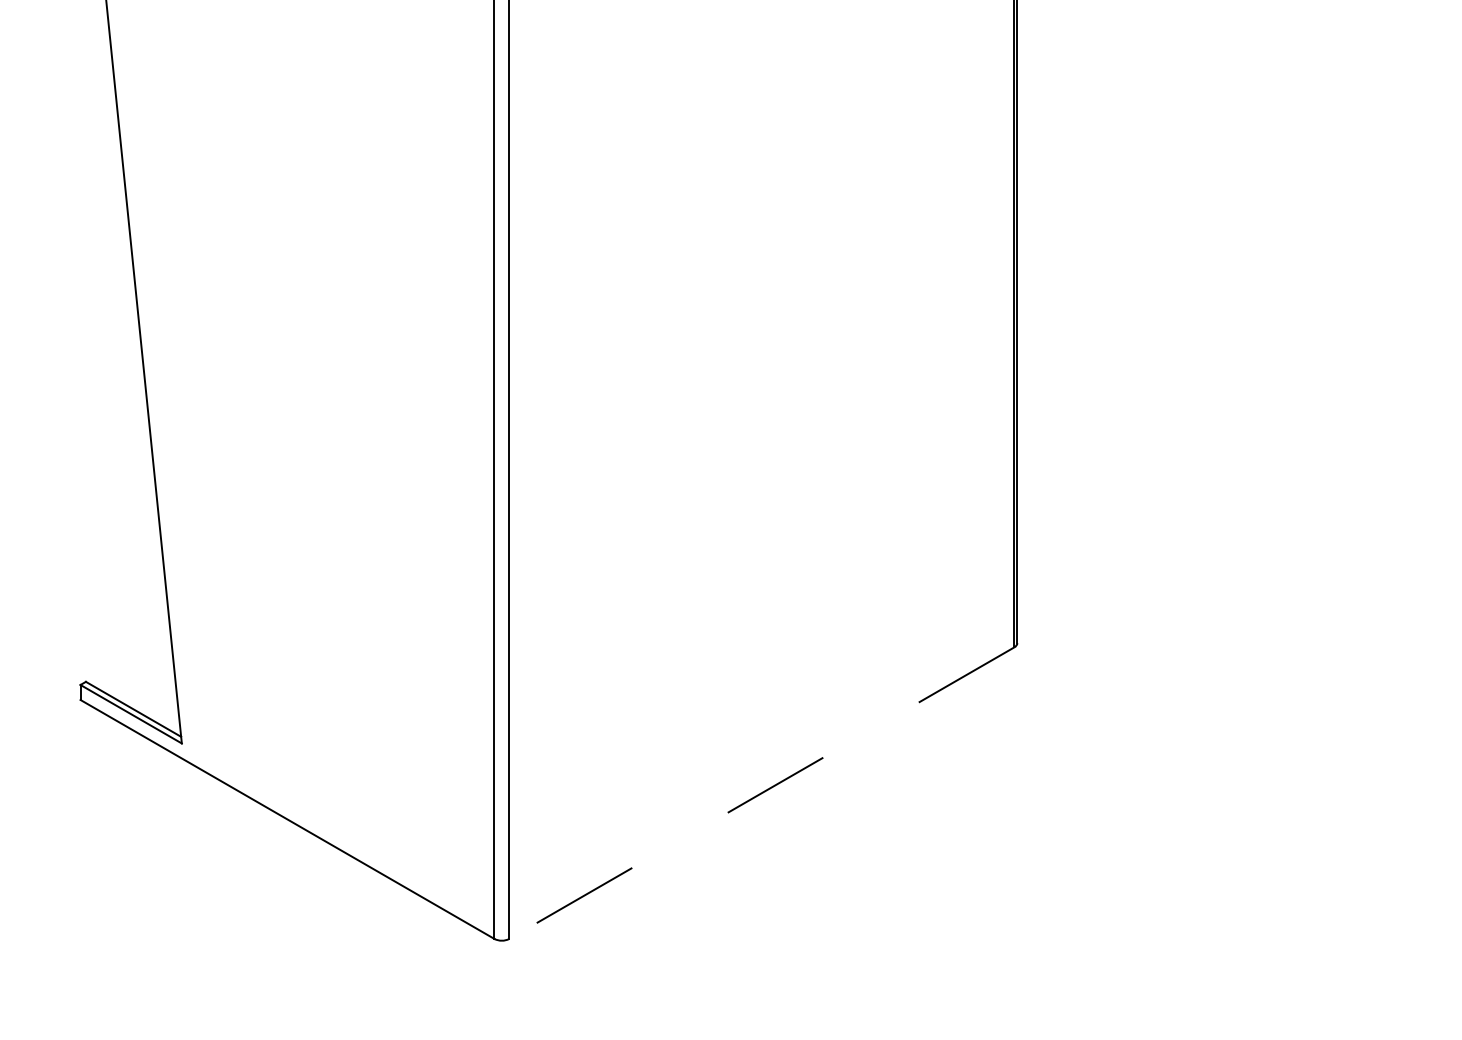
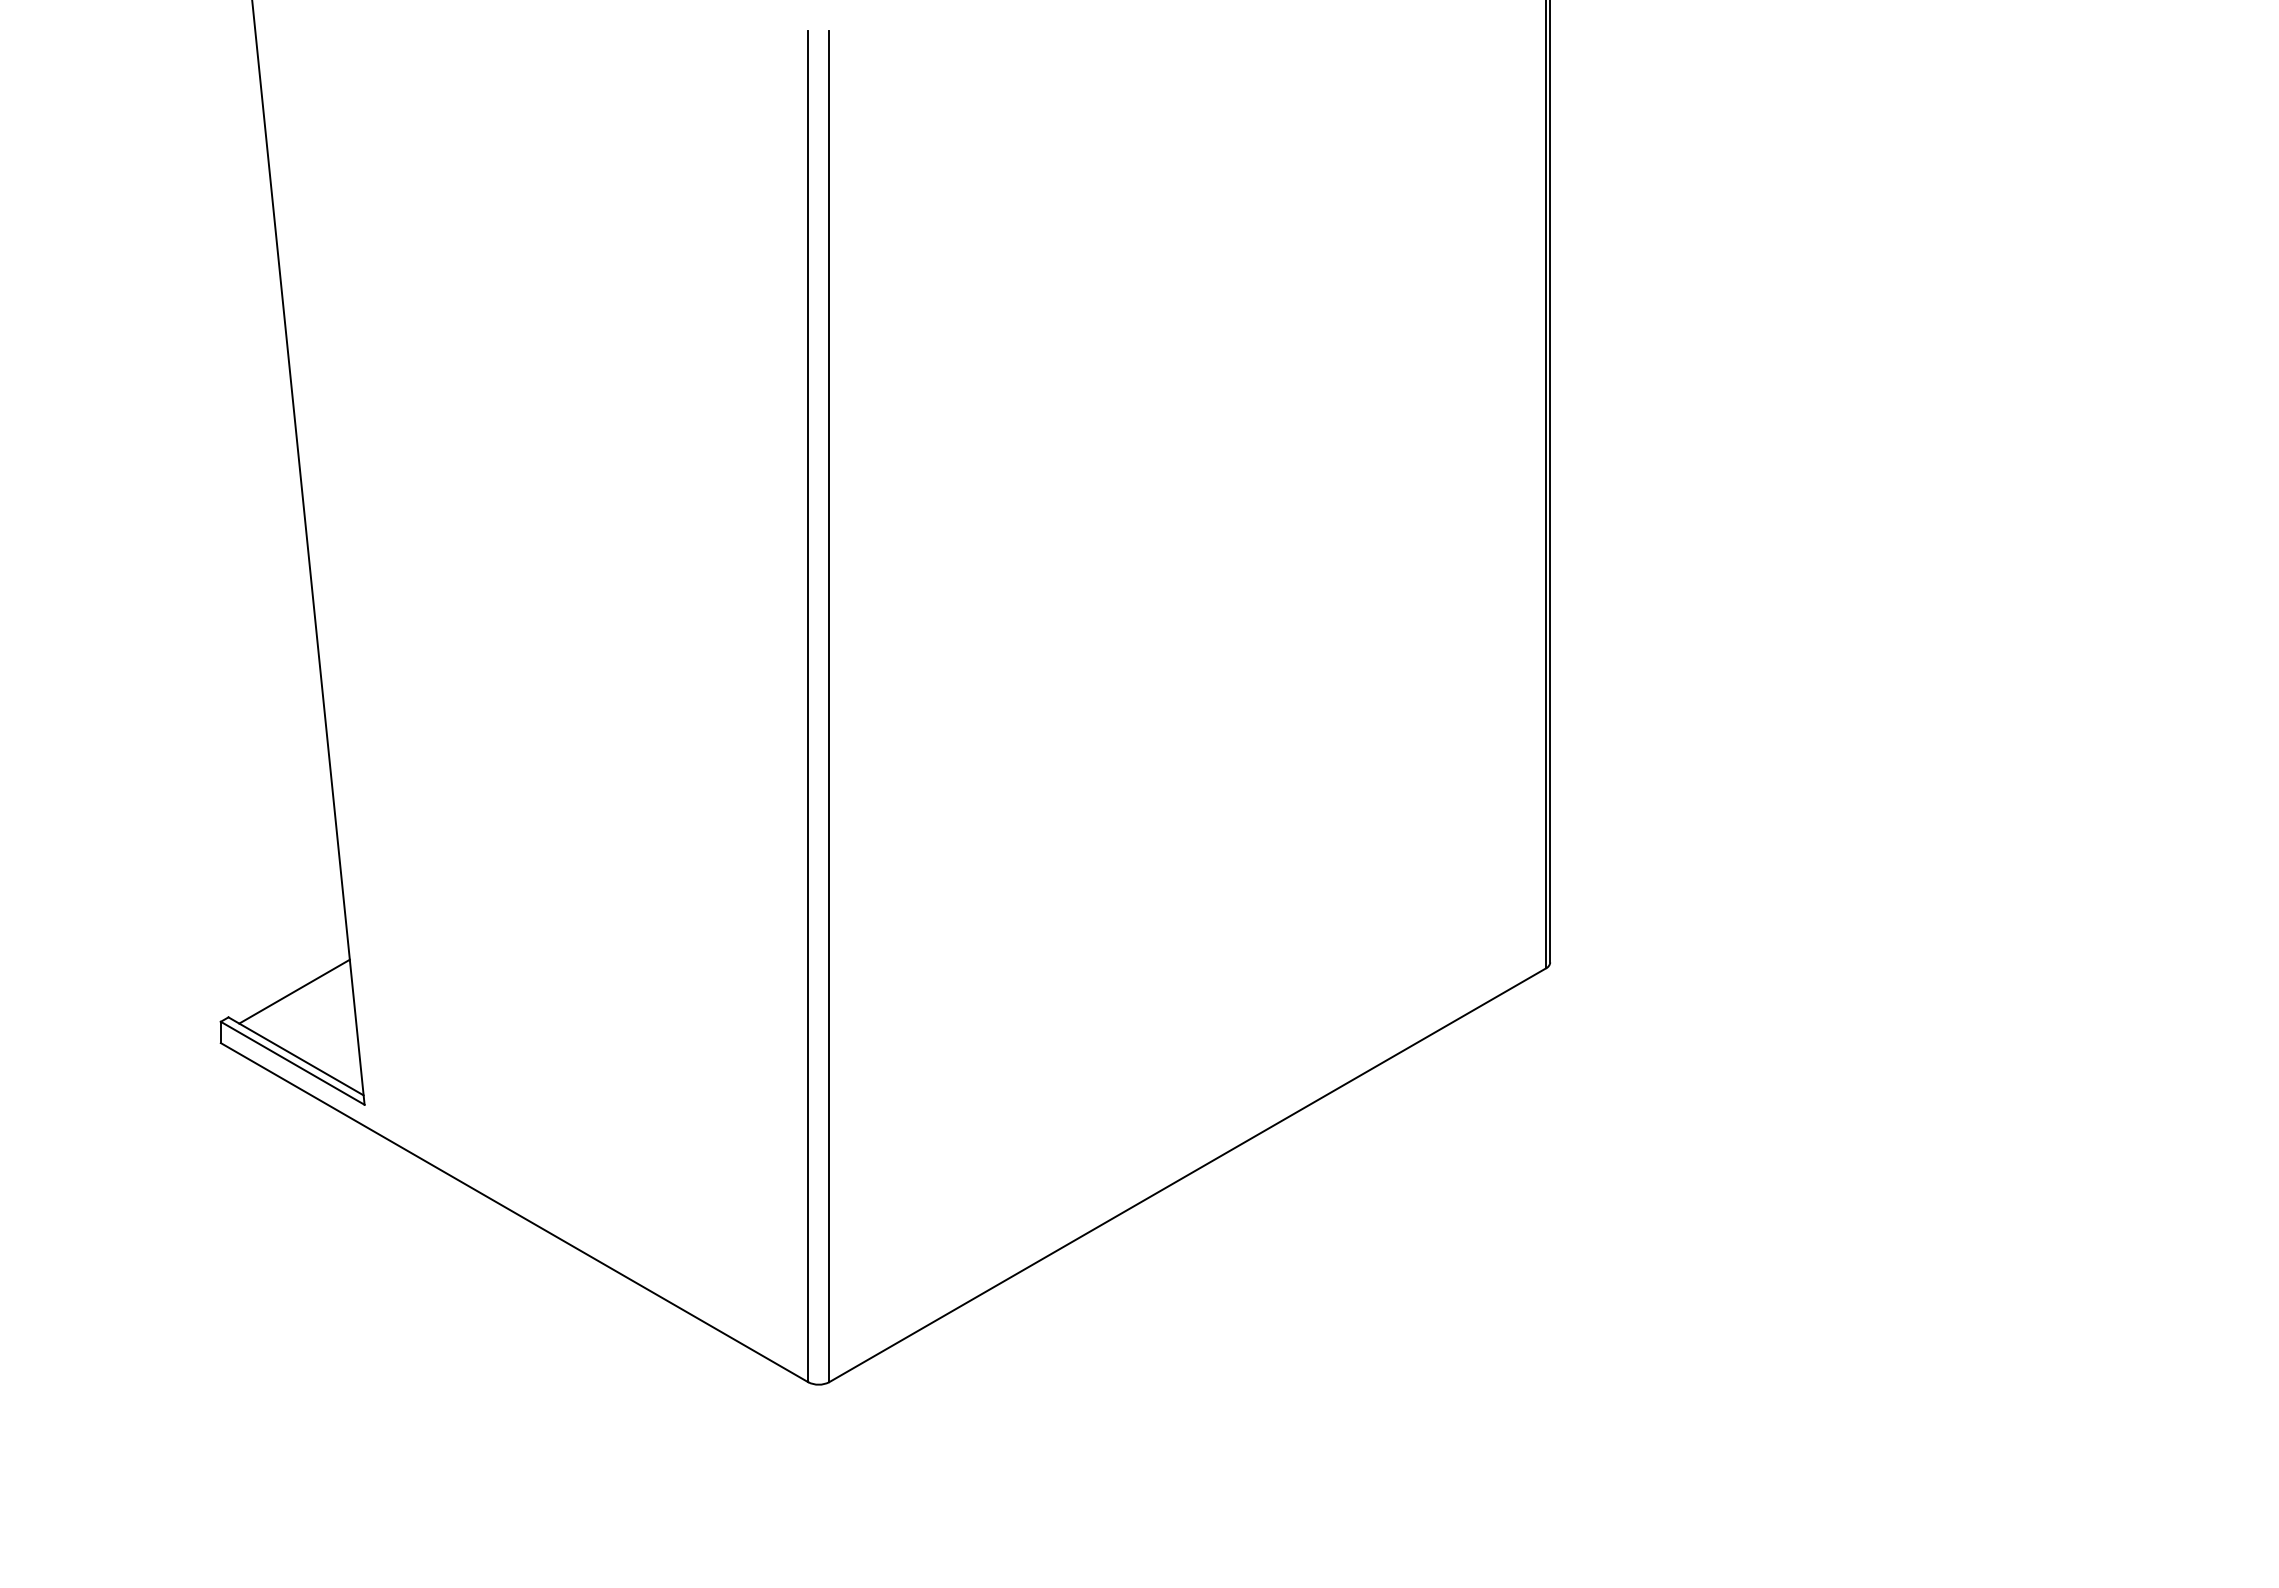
line: (132, 663) -> (294, 991), added
line: (761, 793) -> (1187, 1175), dashed -> solid

